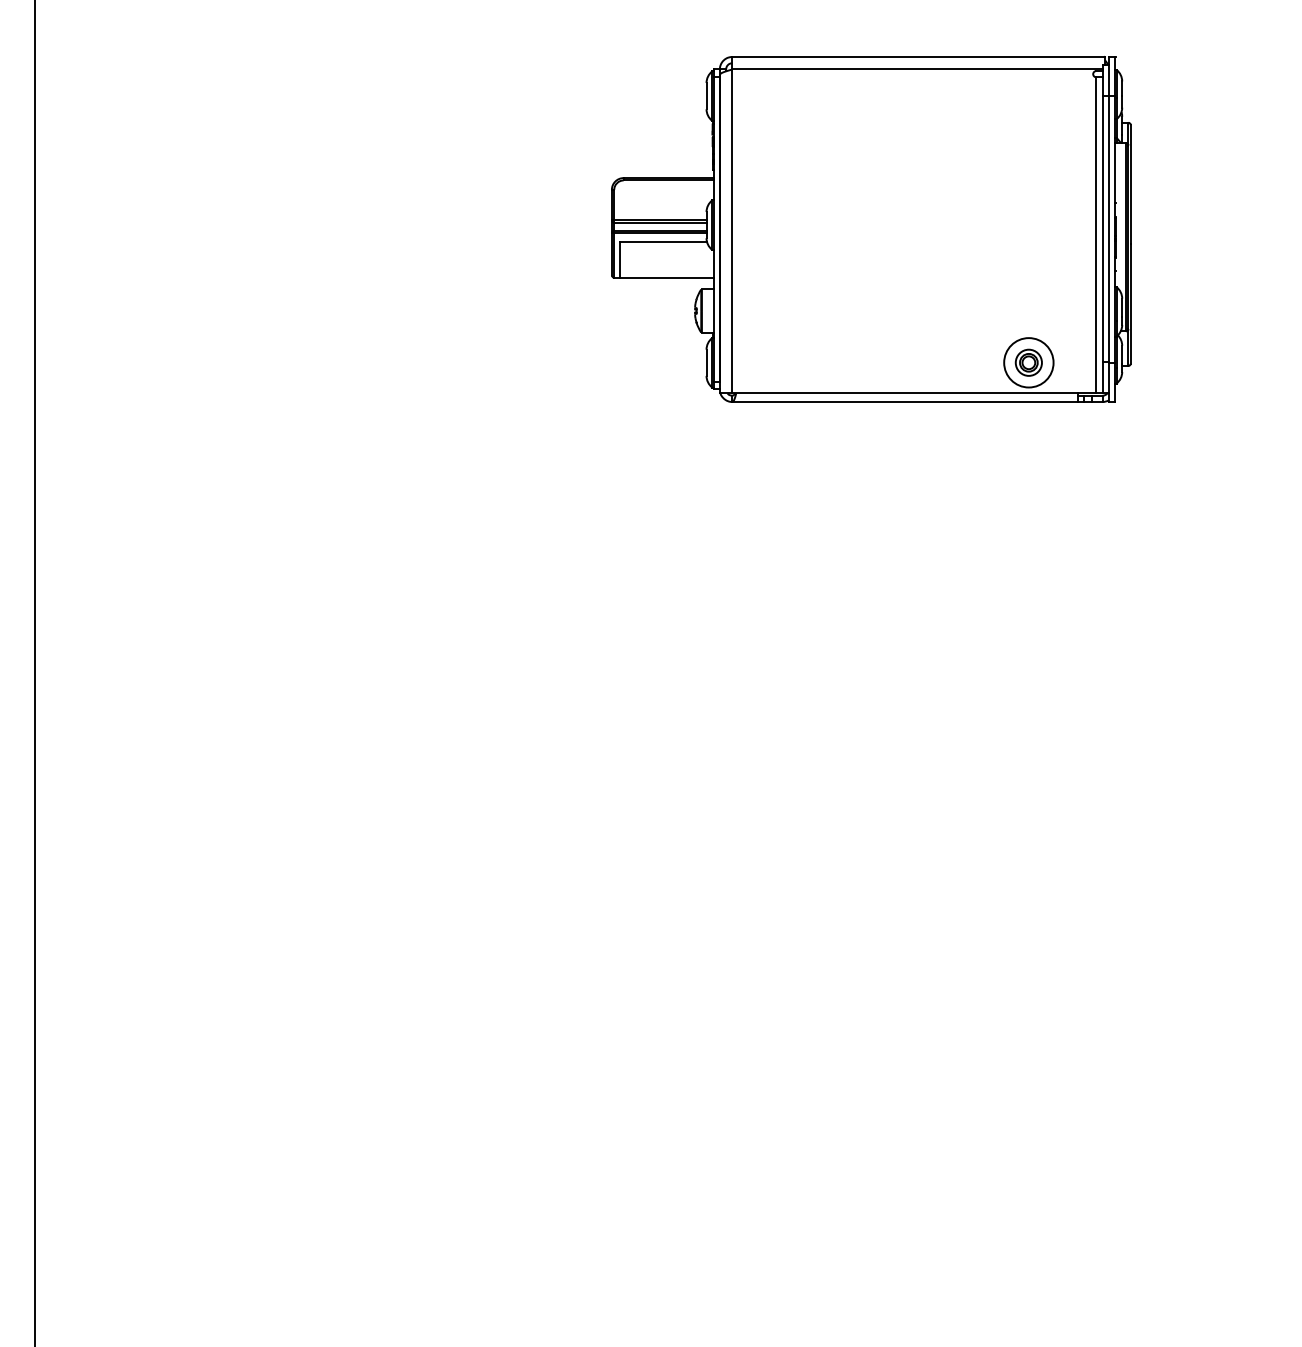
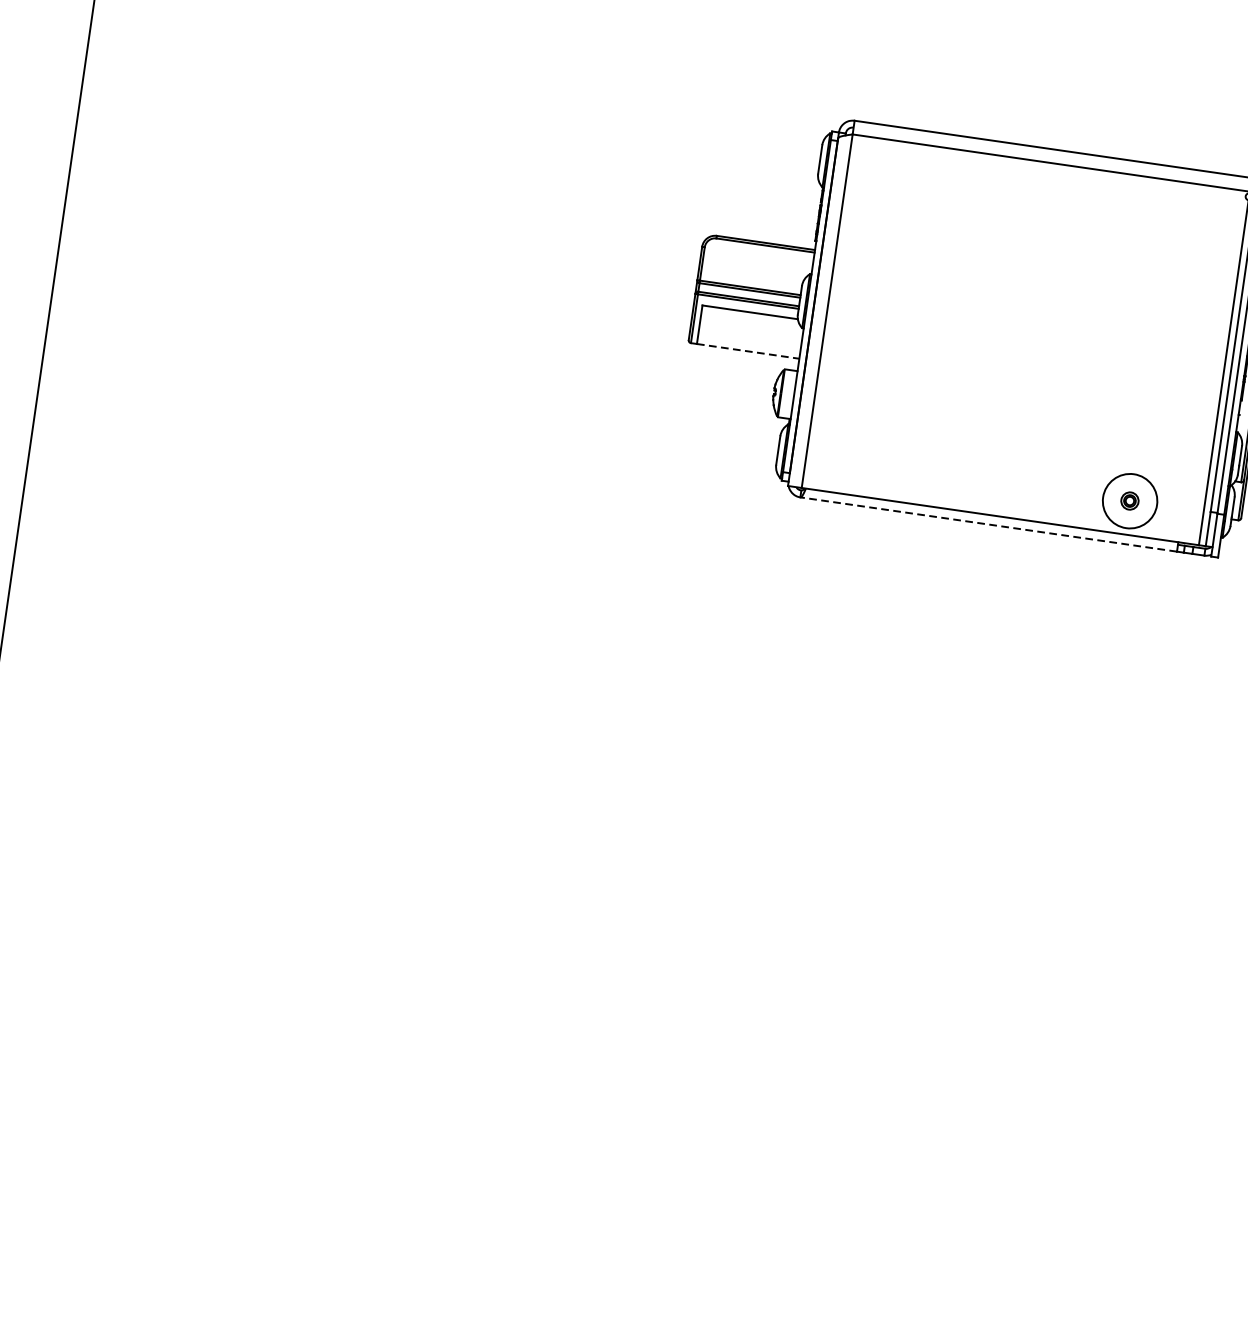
line: (666, 277) -> (748, 351), solid -> dashed
part: (1028, 362) -> (1129, 500), size x0.6
line: (904, 402) -> (988, 524), solid -> dashed

